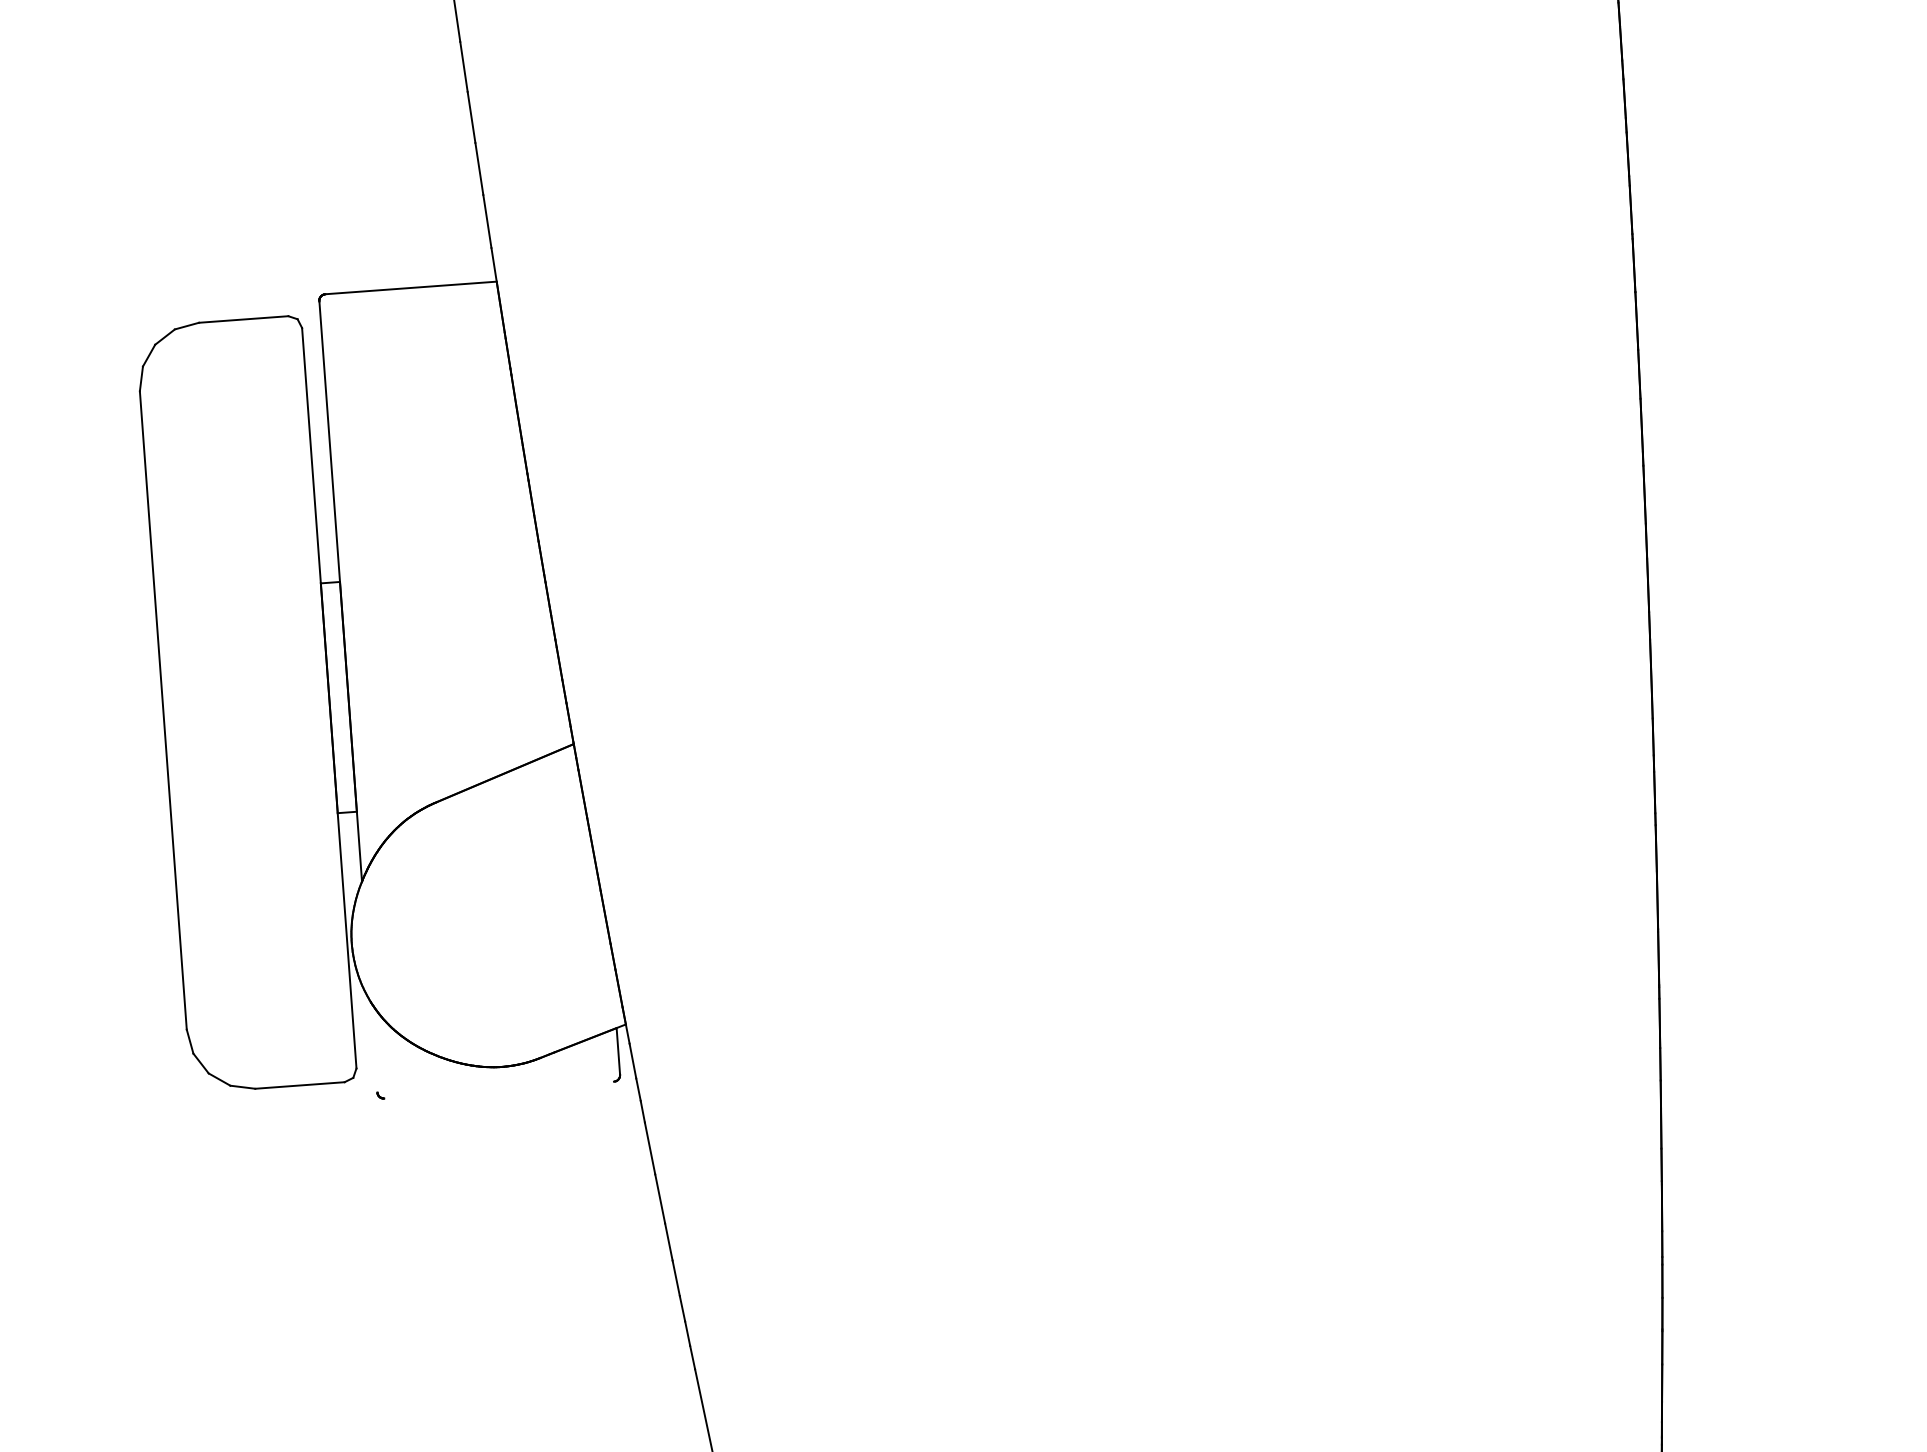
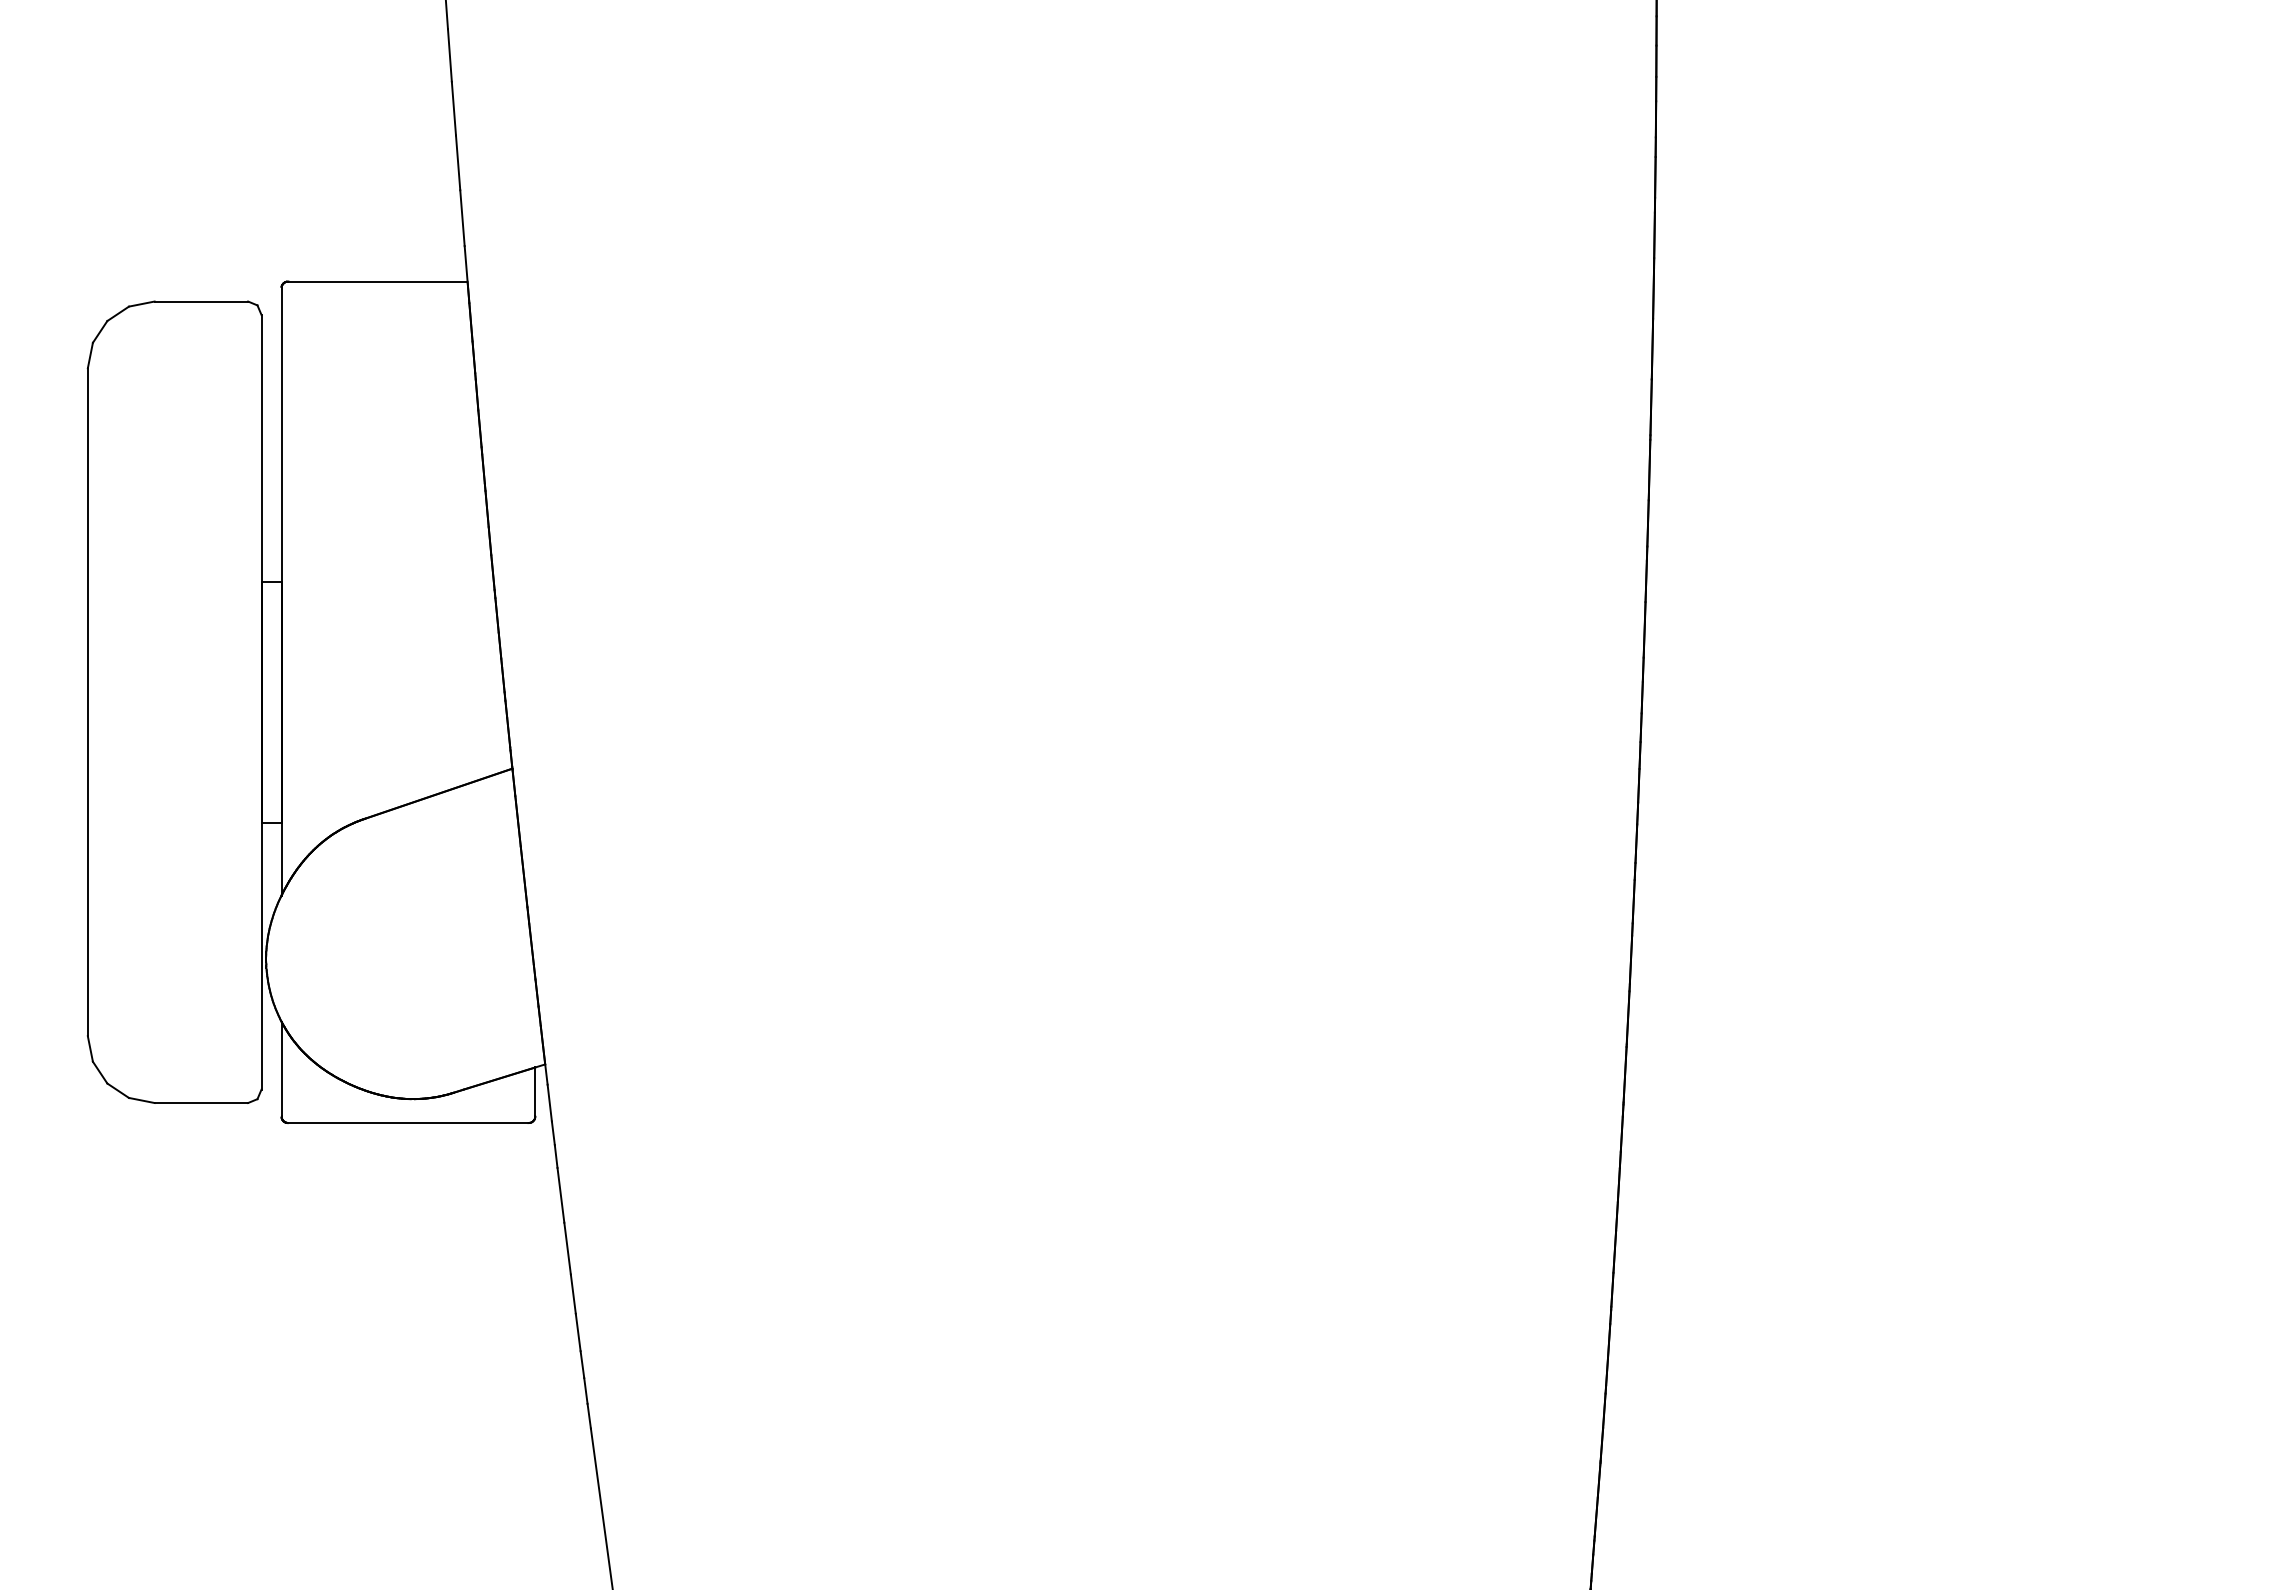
line: (374, 1047) -> (281, 1069), added
line: (499, 1090) -> (408, 1123), added

